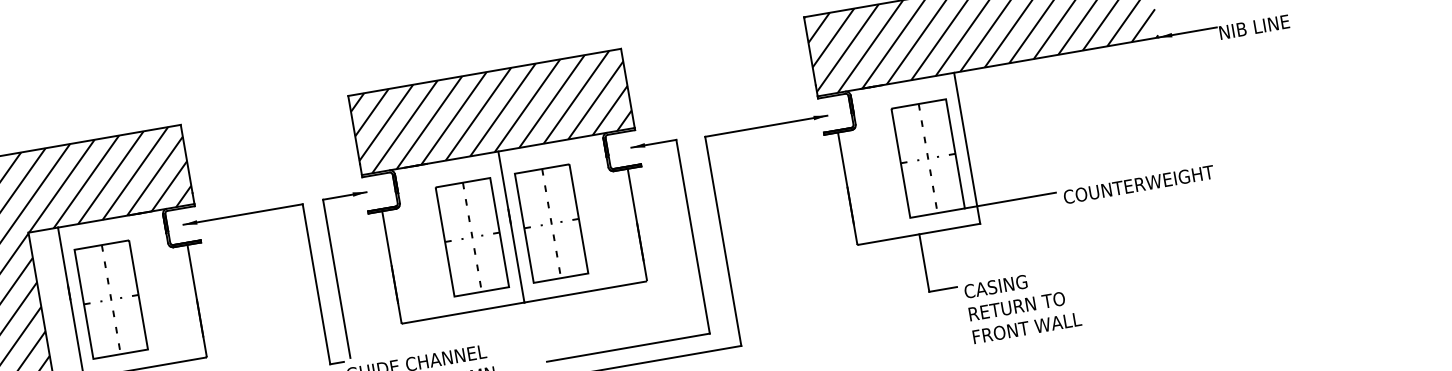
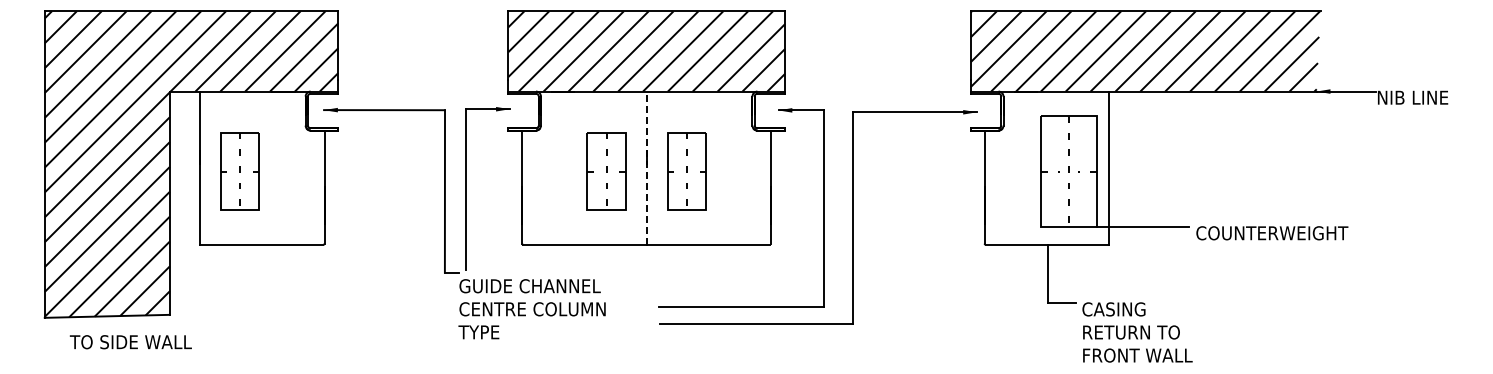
part: (551, 223) -> (686, 171), size x0.7
line: (511, 227) -> (646, 168), solid -> dashed
part: (472, 237) -> (606, 171), size x0.7
part: (110, 299) -> (239, 171), size x0.7

